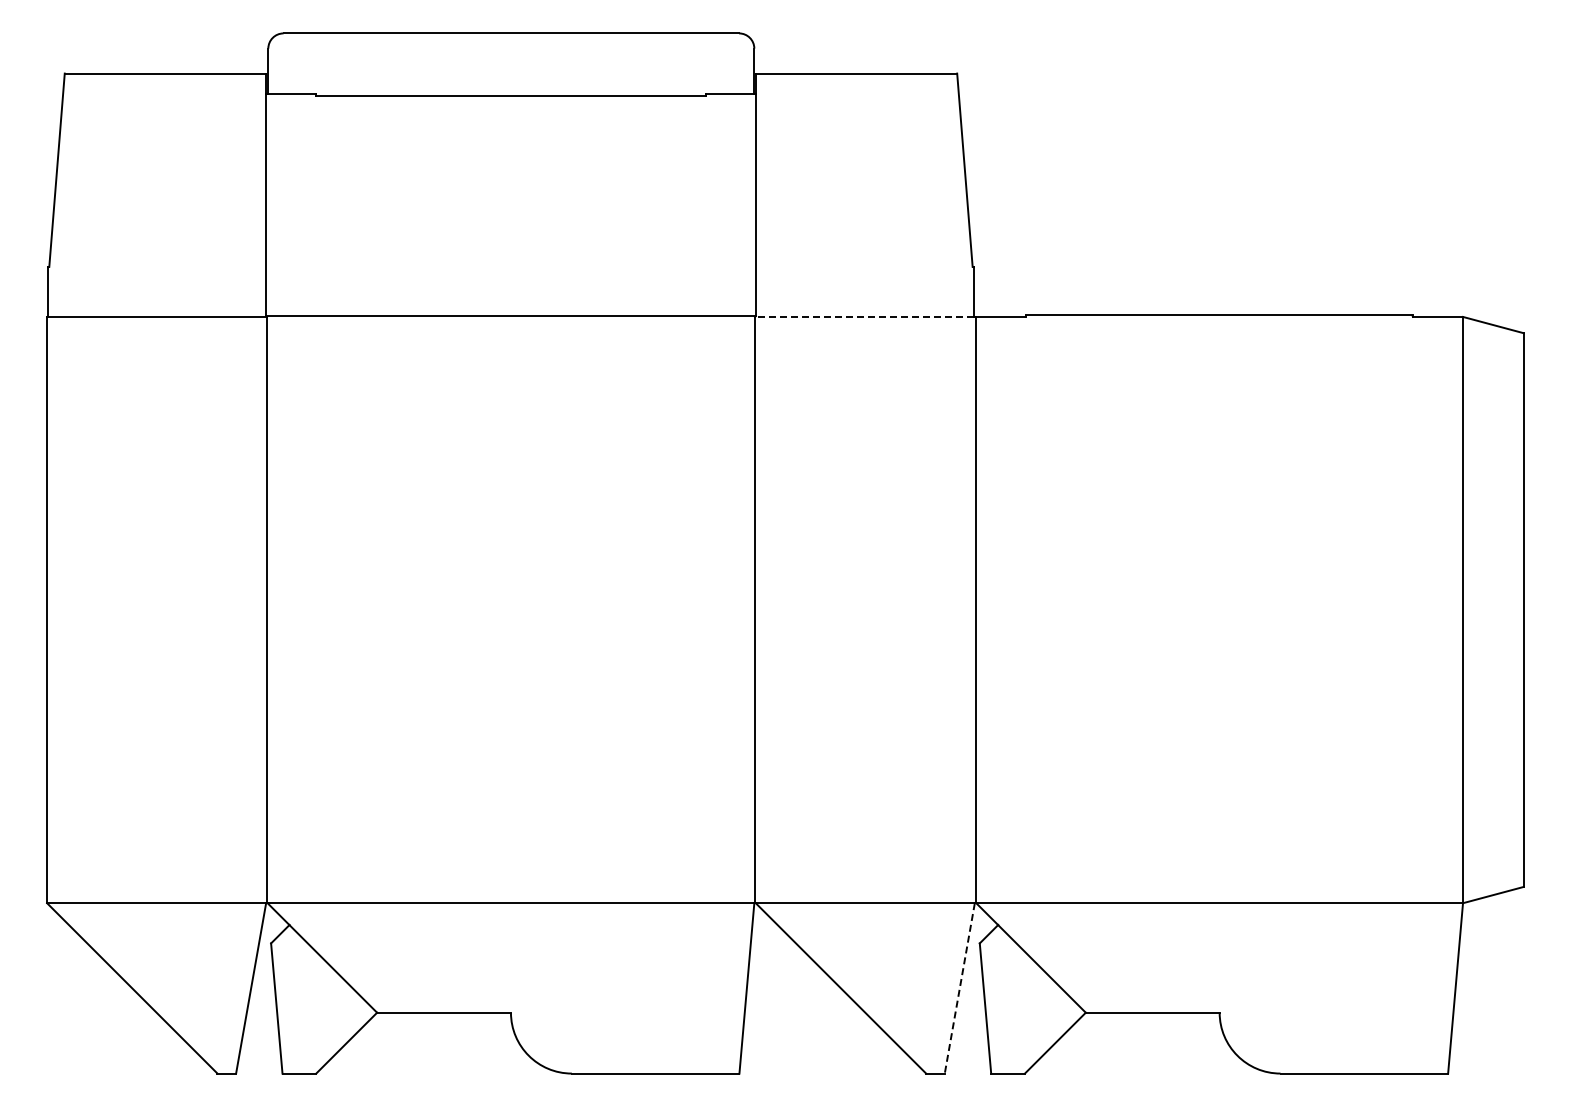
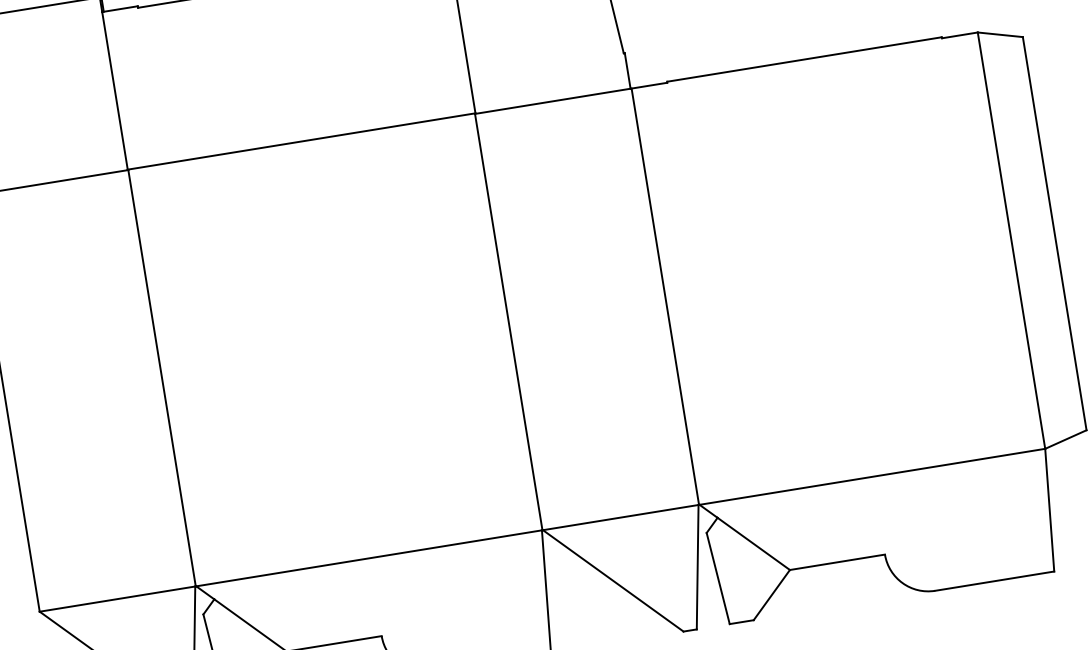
line: (864, 316) -> (552, 101), dashed -> solid
line: (959, 988) -> (697, 567), dashed -> solid

